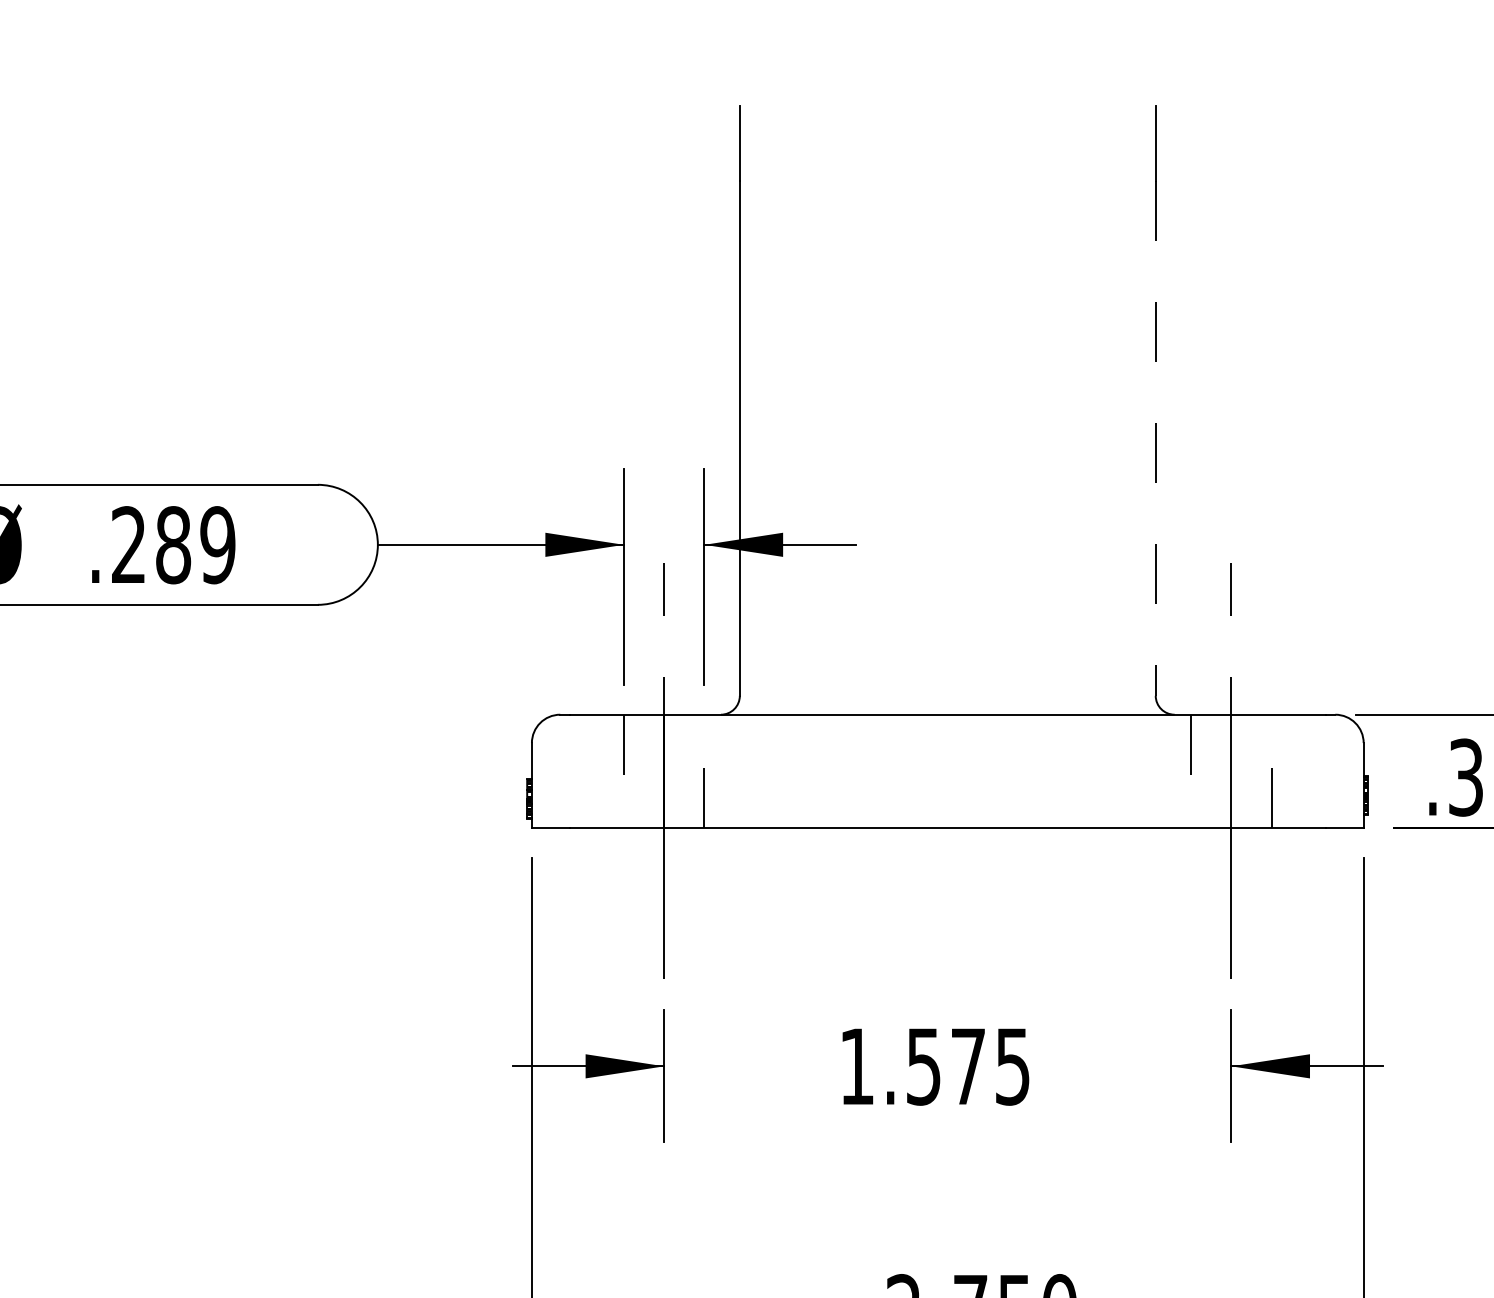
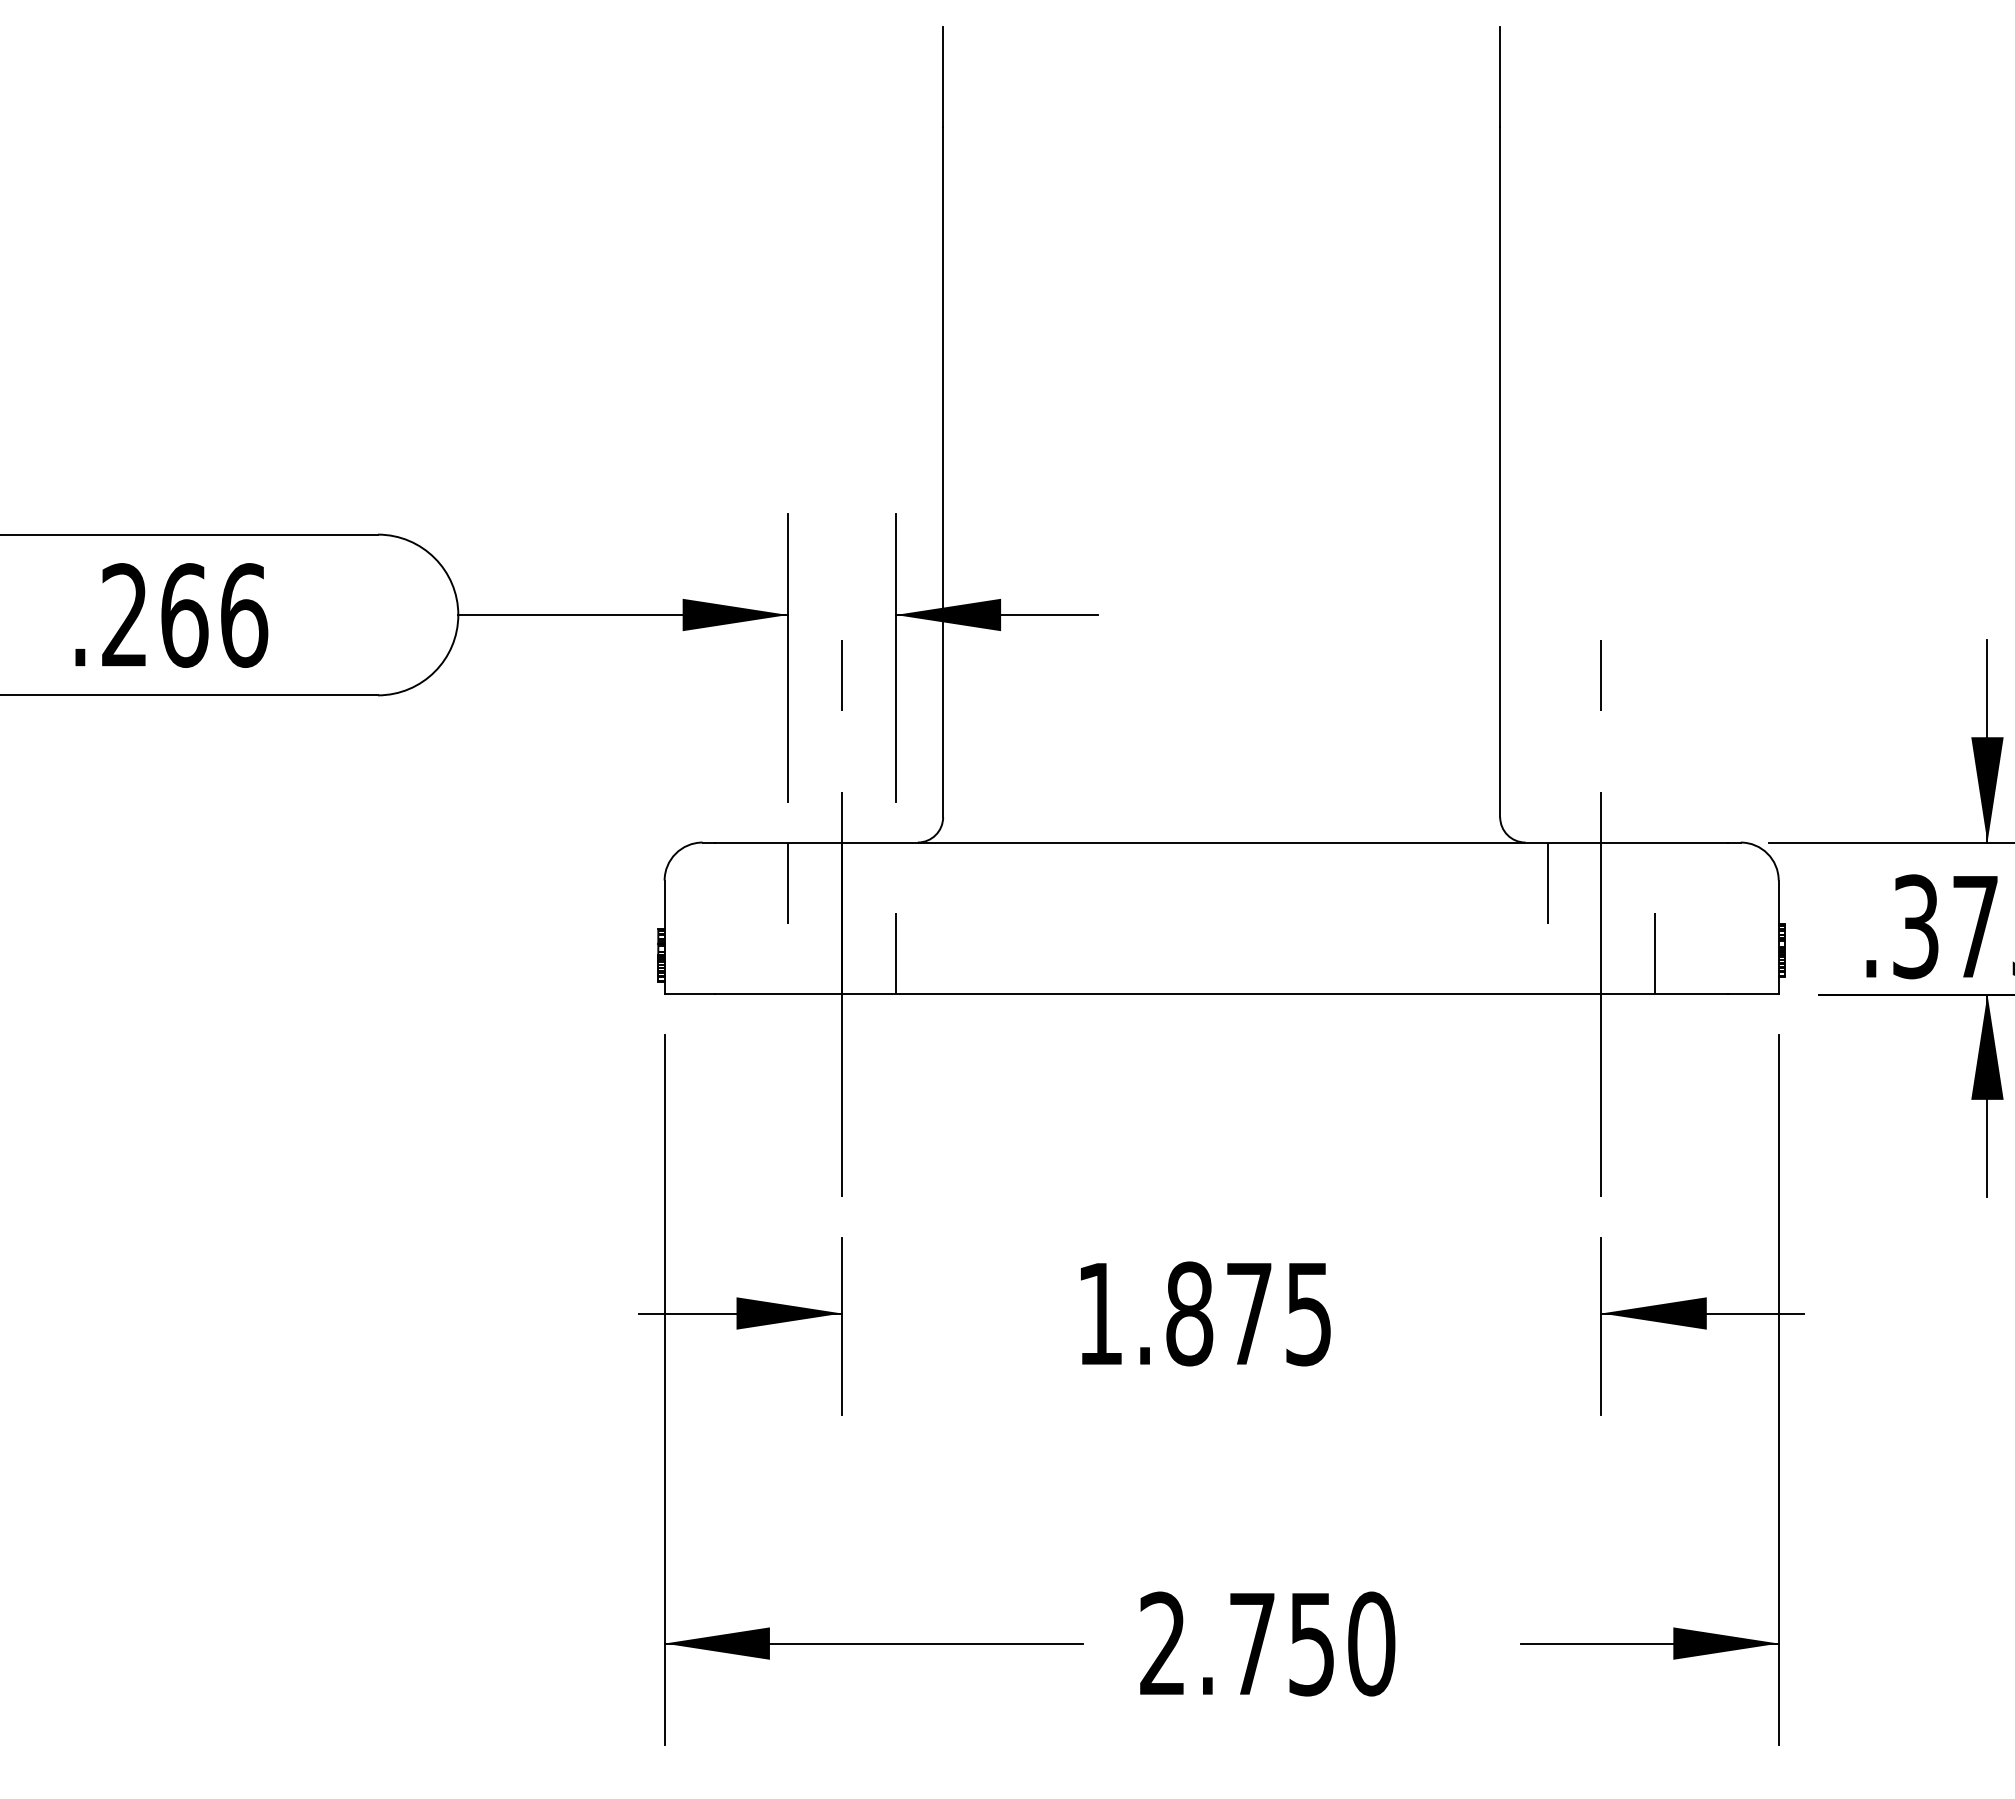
line: (1155, 438) -> (1500, 472), dashed -> solid
text: (195, 545) -> (214, 615), .289 -> .266
text: (923, 1066) -> (1189, 1313), 1.575 -> 1.875

